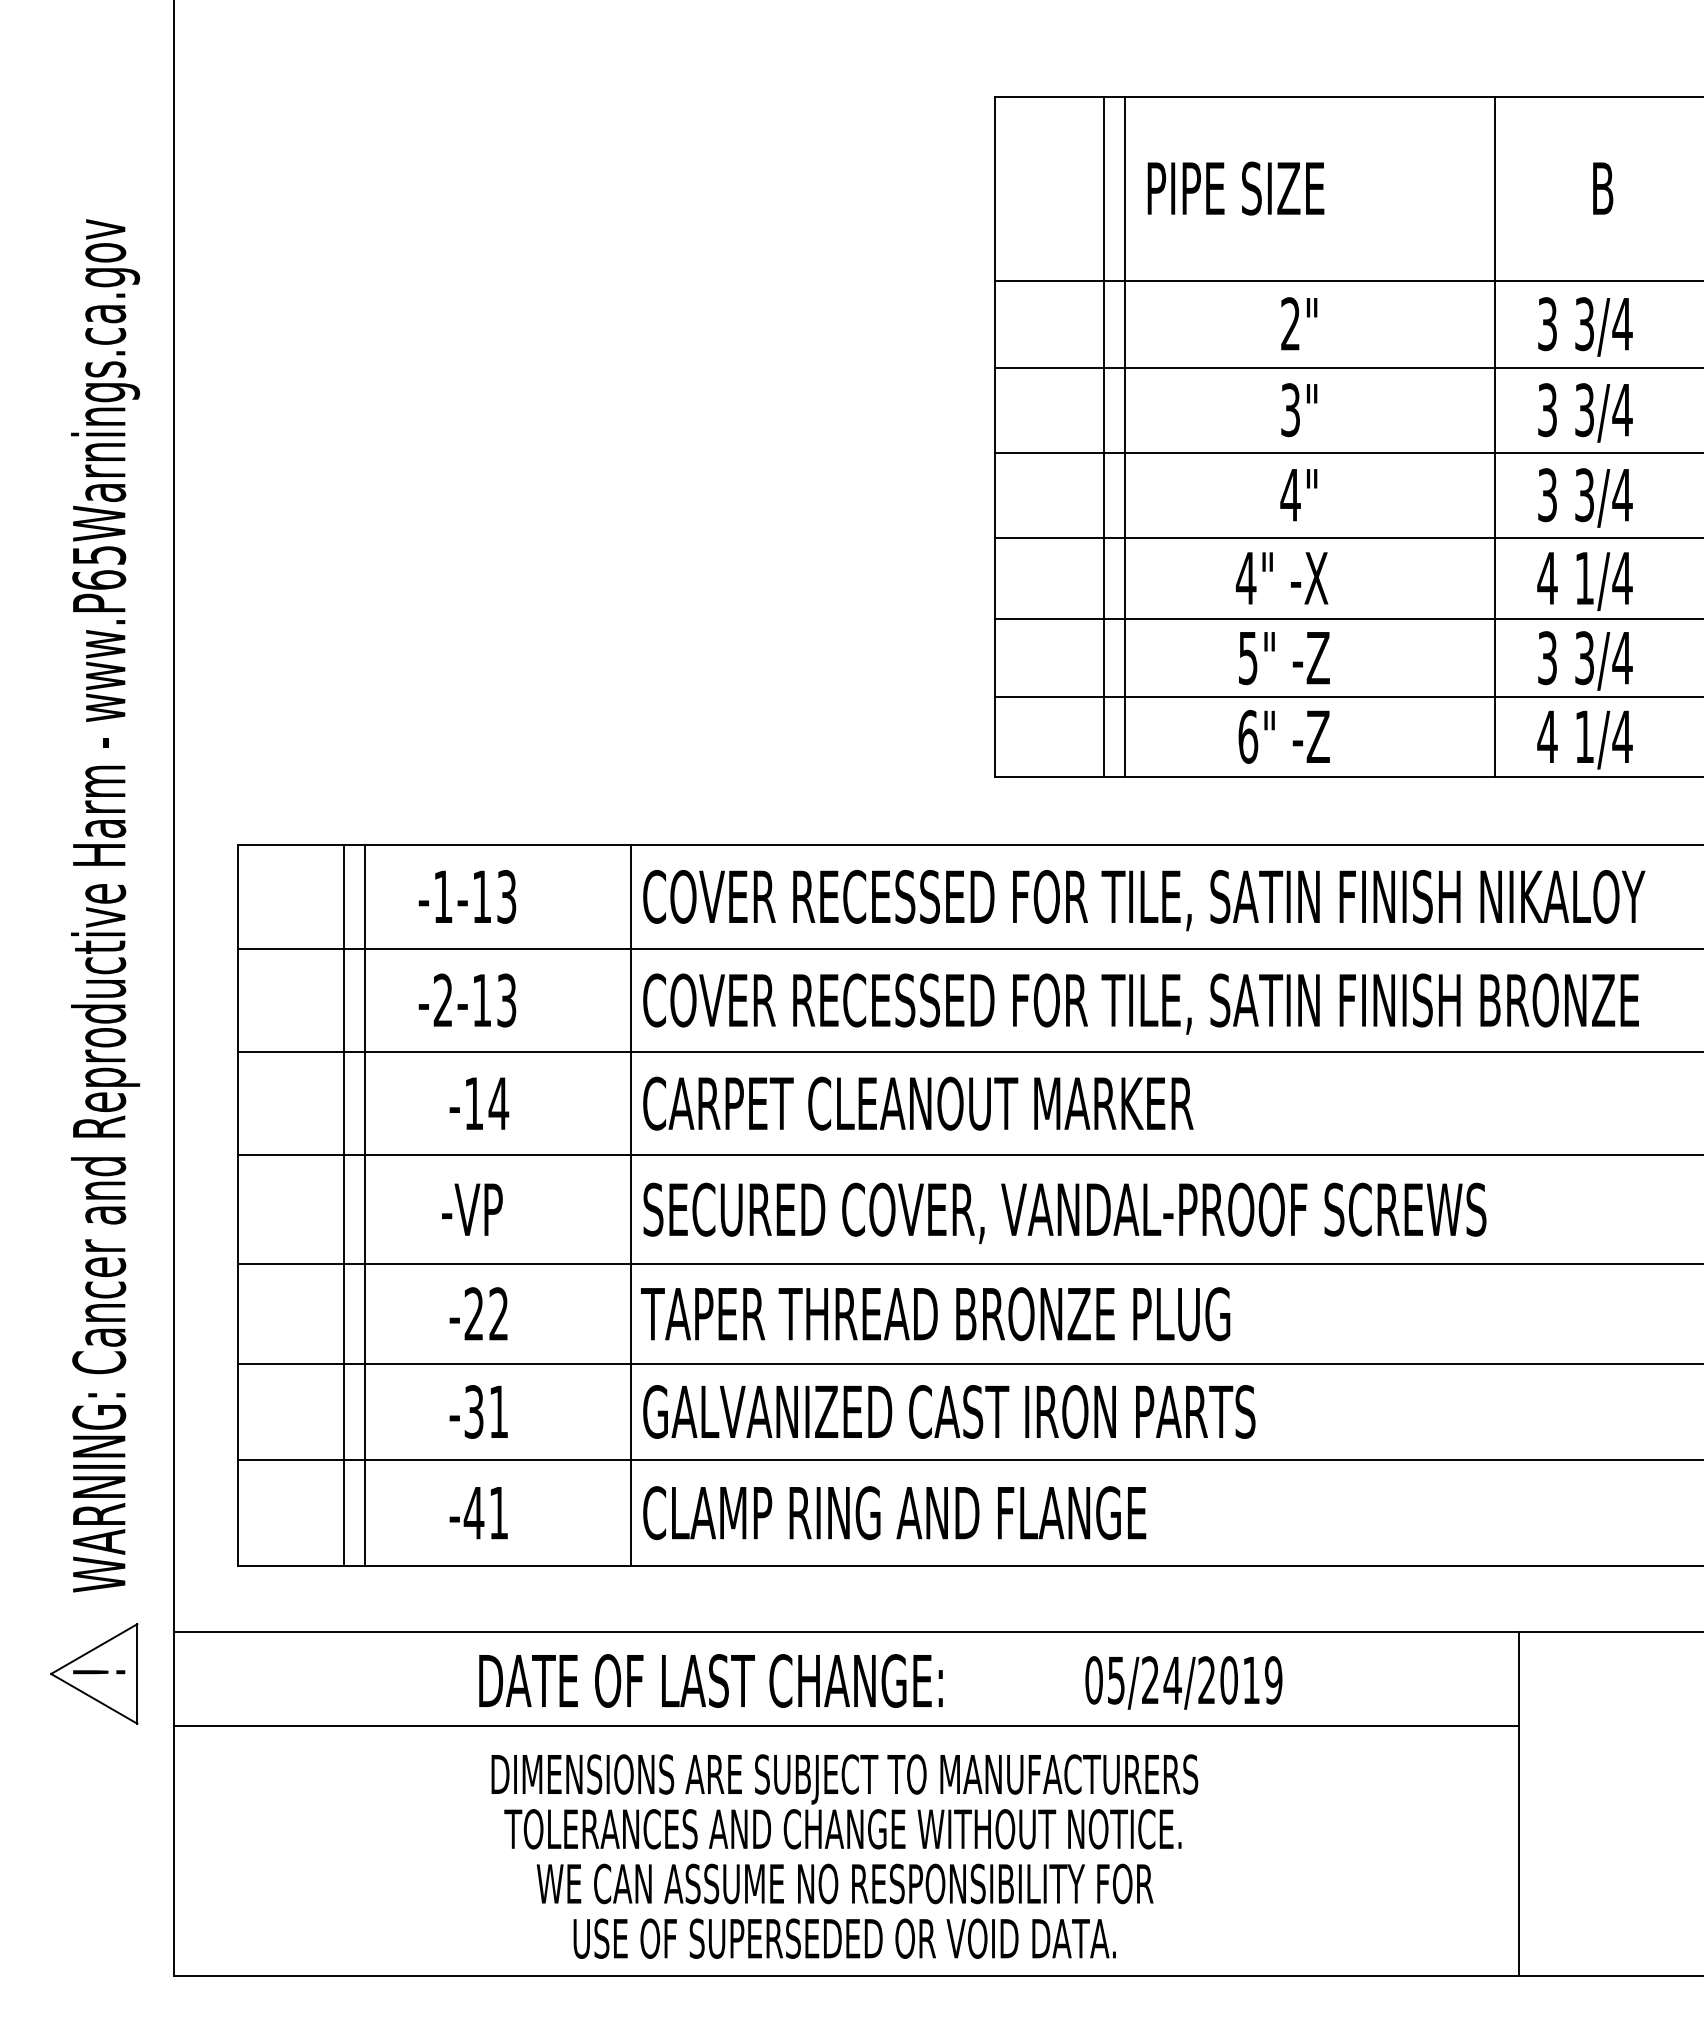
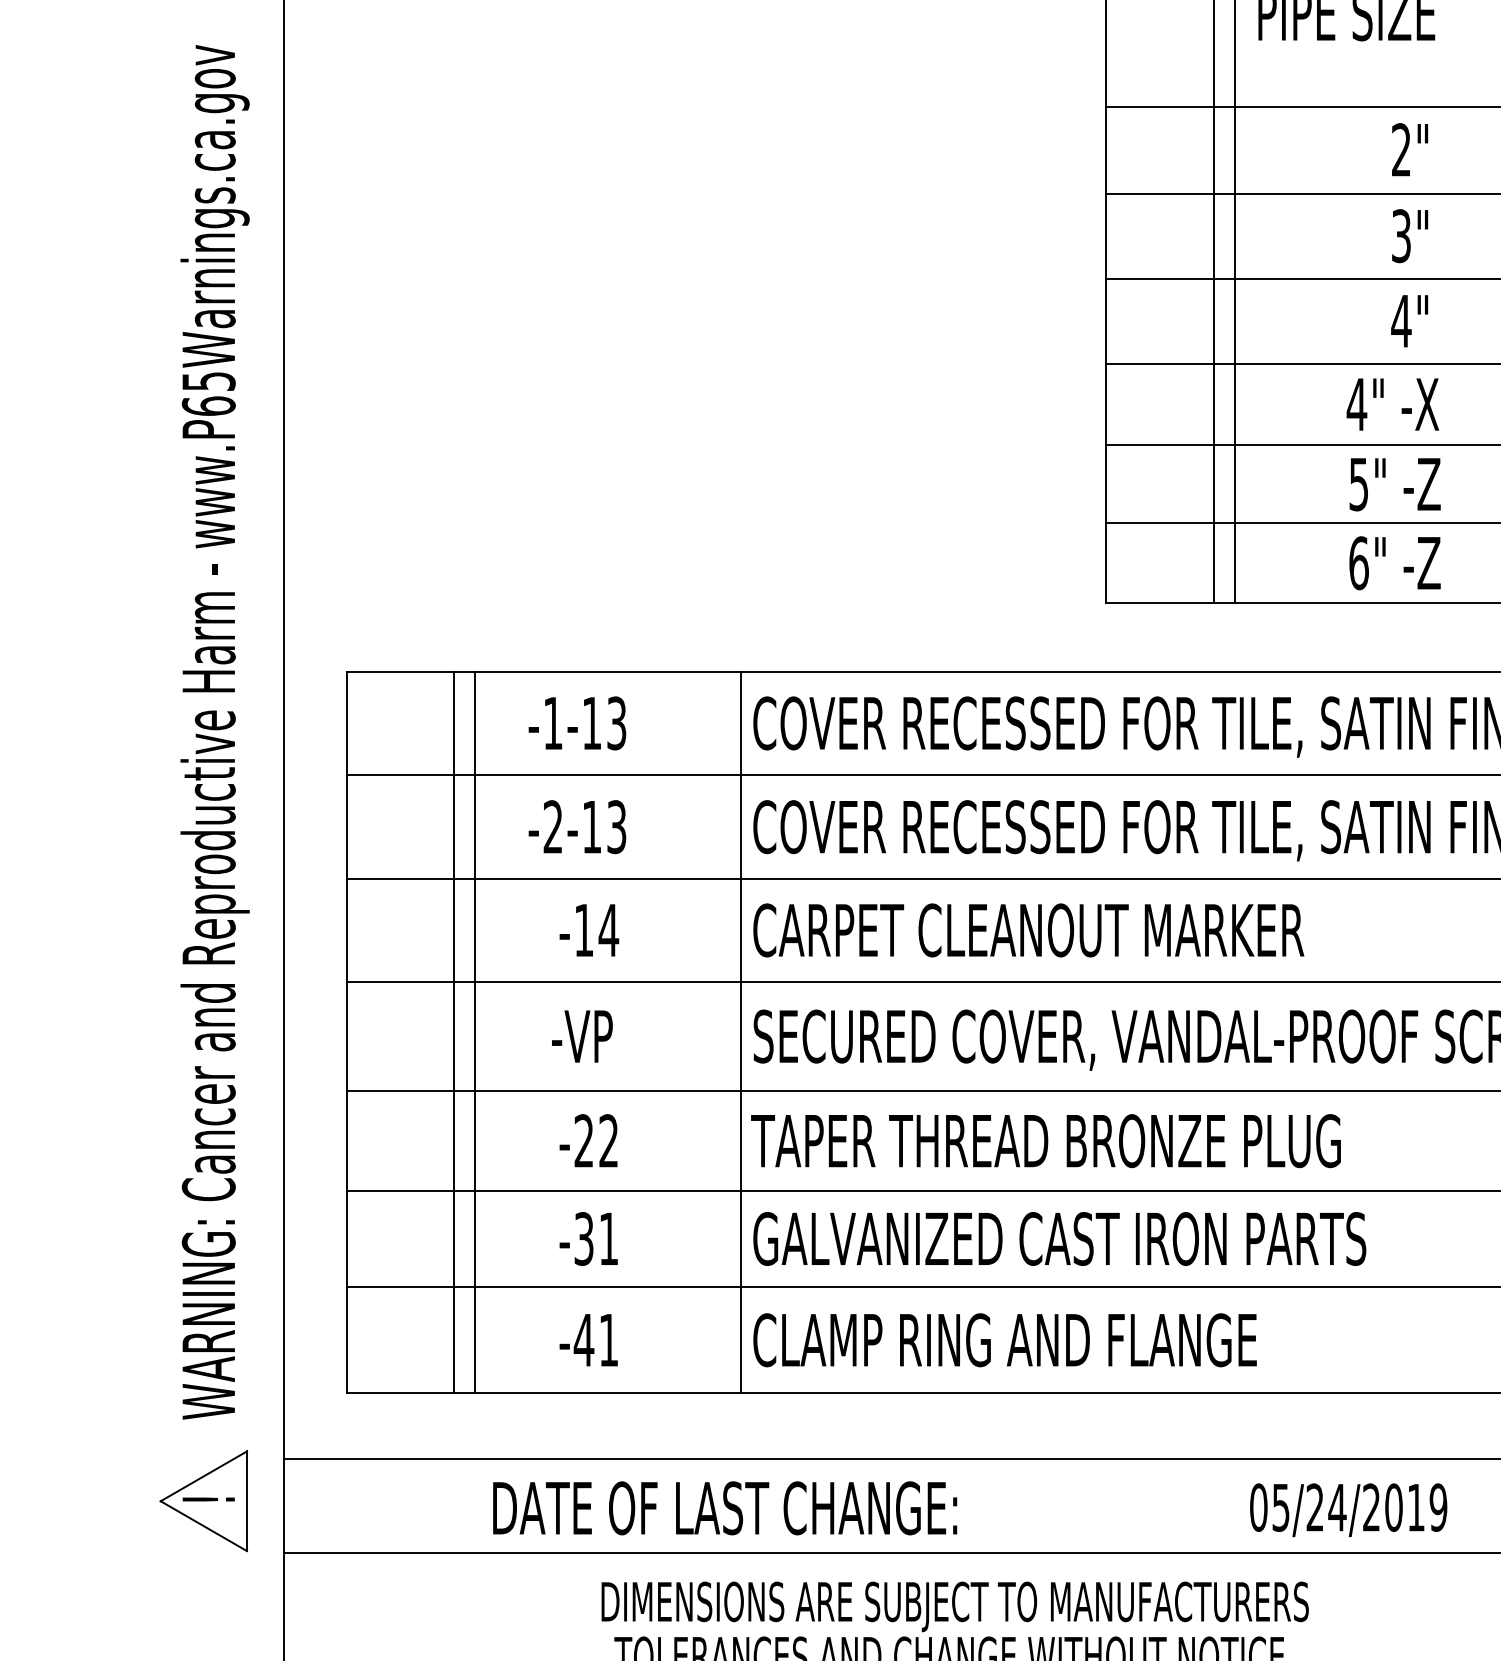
text: (710, 1680) -> (724, 1507), moved
text: (1183, 1682) -> (1348, 1509), moved

